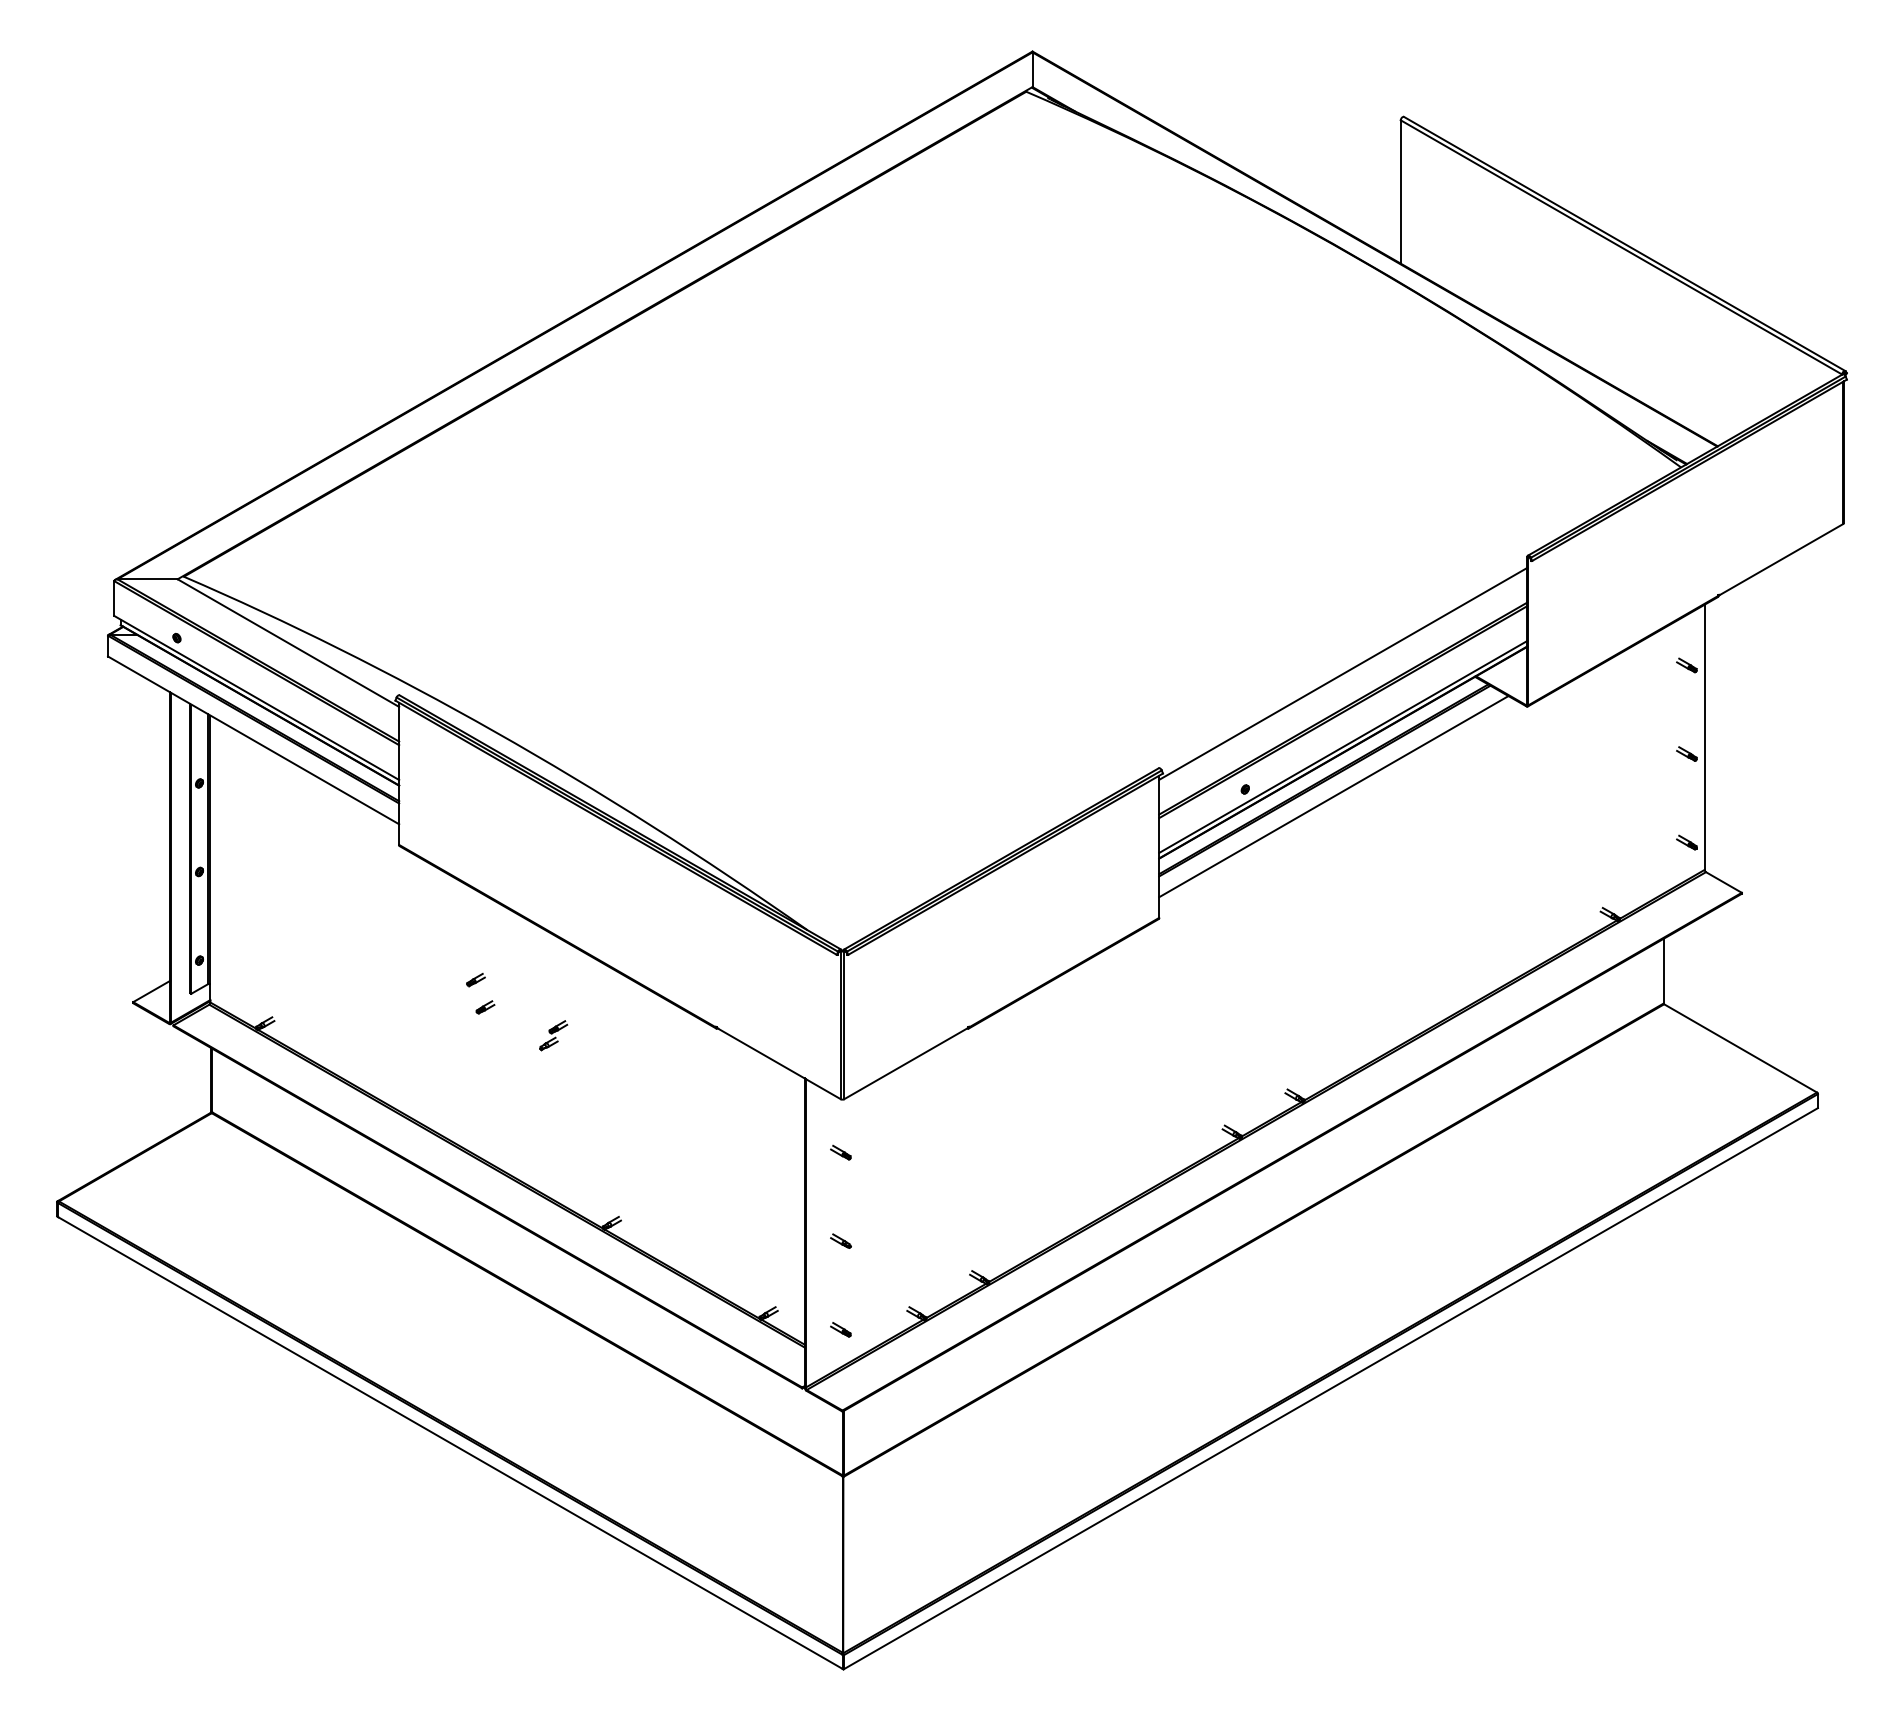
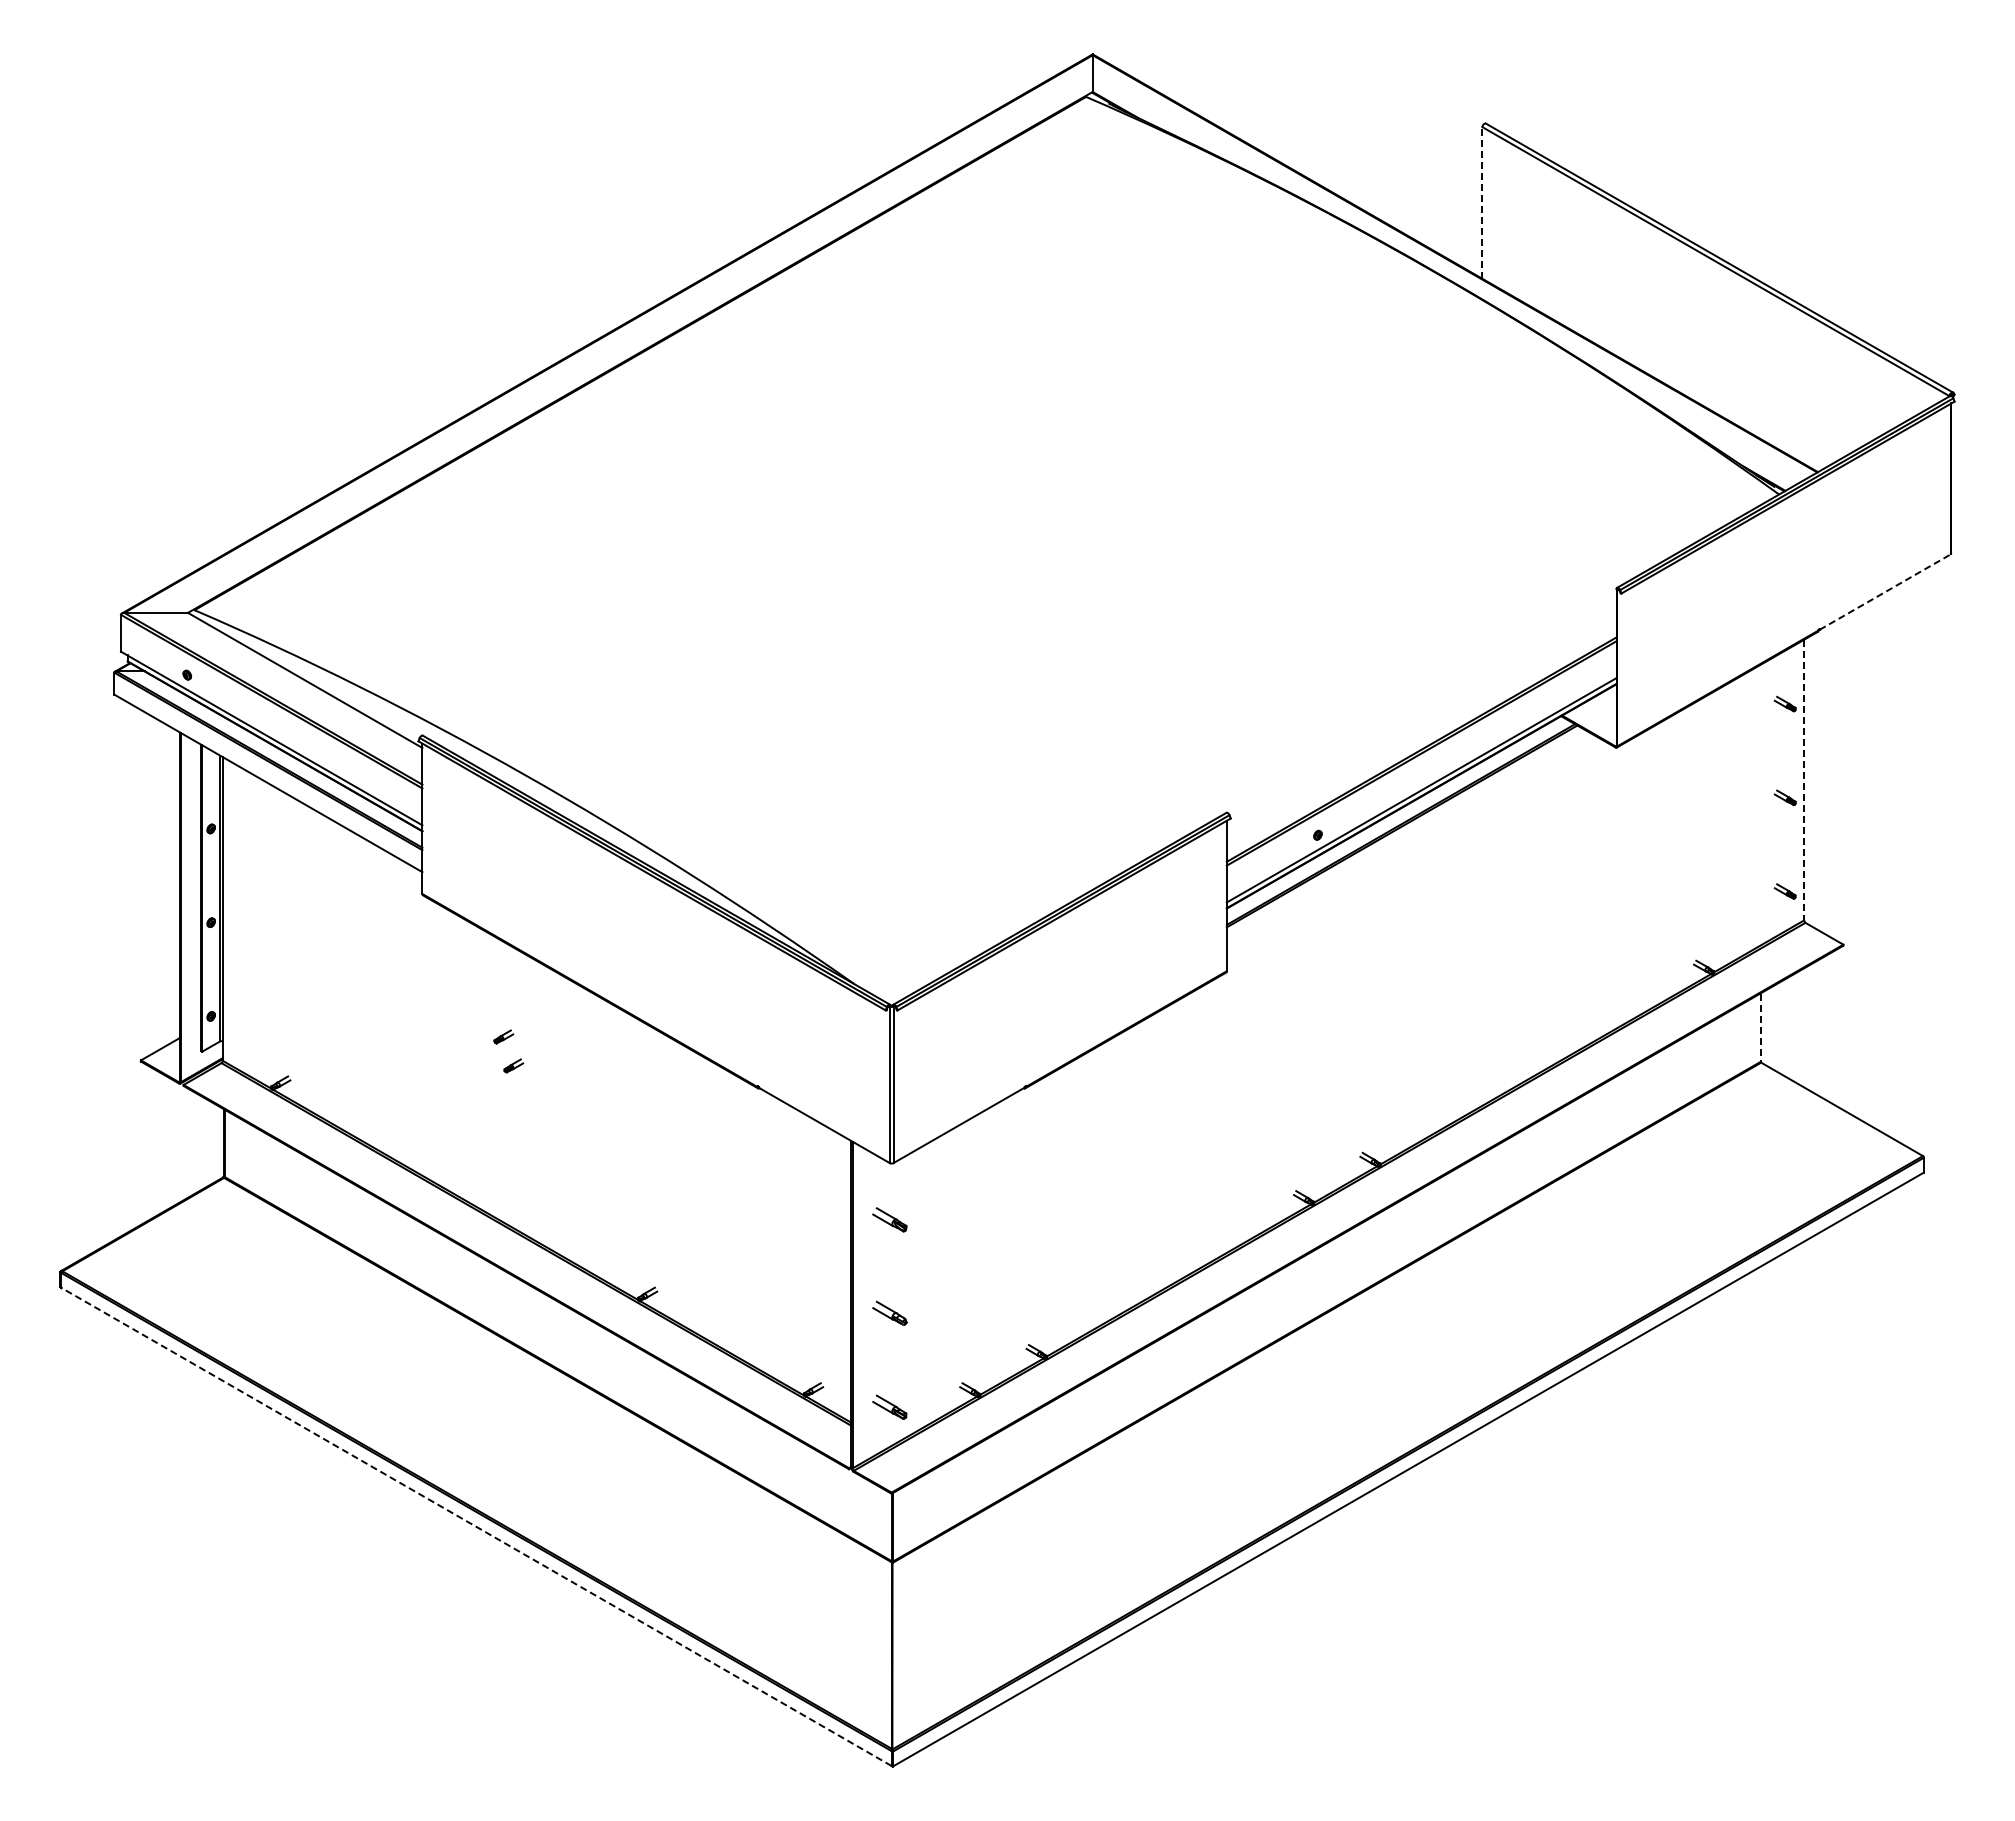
line: (1400, 191) -> (1482, 202), solid -> dashed
line: (1781, 560) -> (1885, 592), solid -> dashed
line: (1343, 673) -> (1421, 712), removed
line: (1705, 737) -> (1804, 780), solid -> dashed
line: (1333, 796) -> (1411, 842), removed
line: (1663, 971) -> (1760, 1028), solid -> dashed
part: (553, 1035) -> (585, 1095), removed
part: (840, 1152) -> (889, 1219), size x1.6
part: (840, 1241) -> (889, 1313), size x1.6
part: (840, 1329) -> (889, 1406), size x1.6
line: (450, 1442) -> (476, 1526), solid -> dashed

